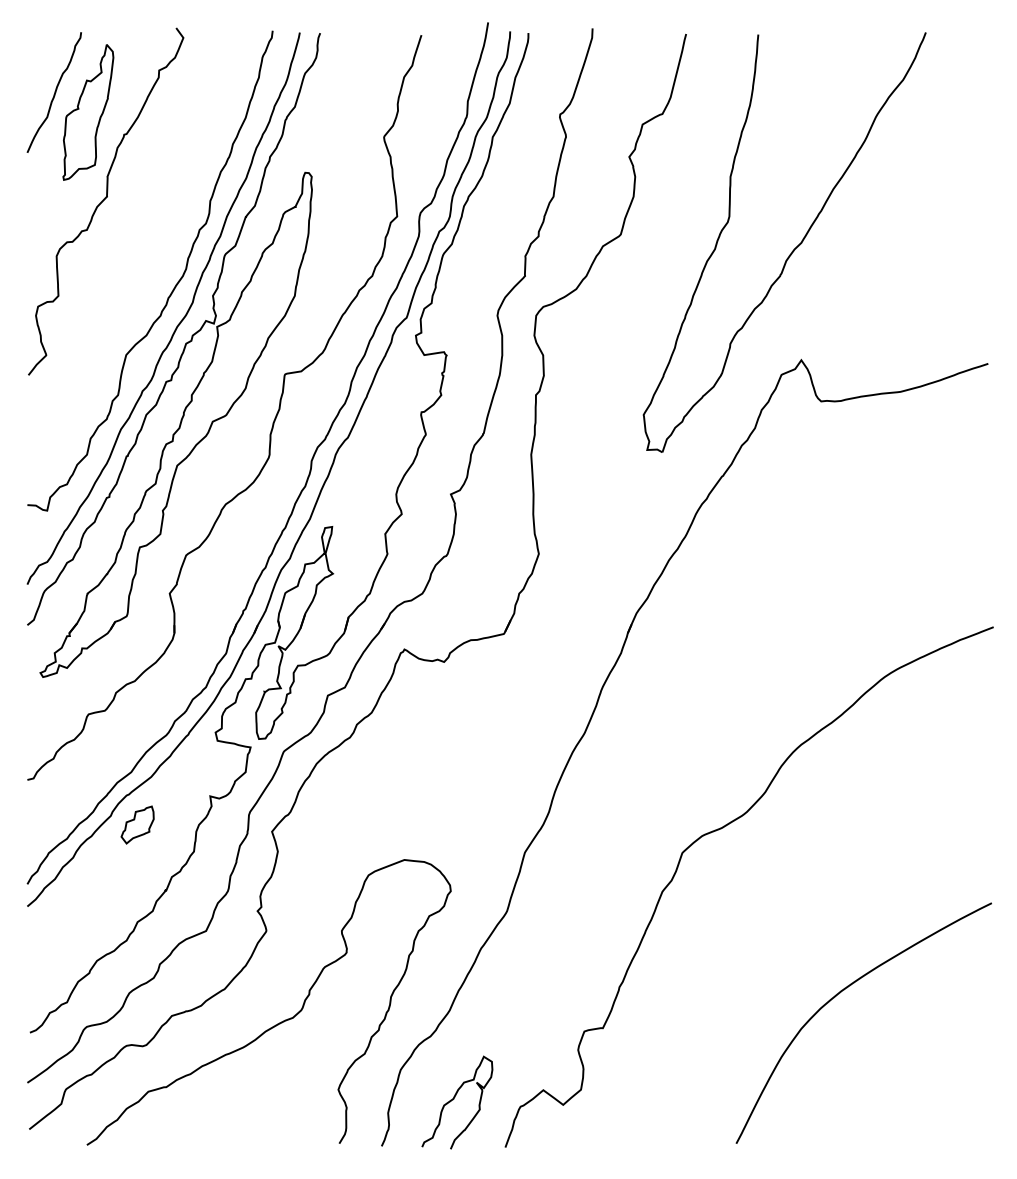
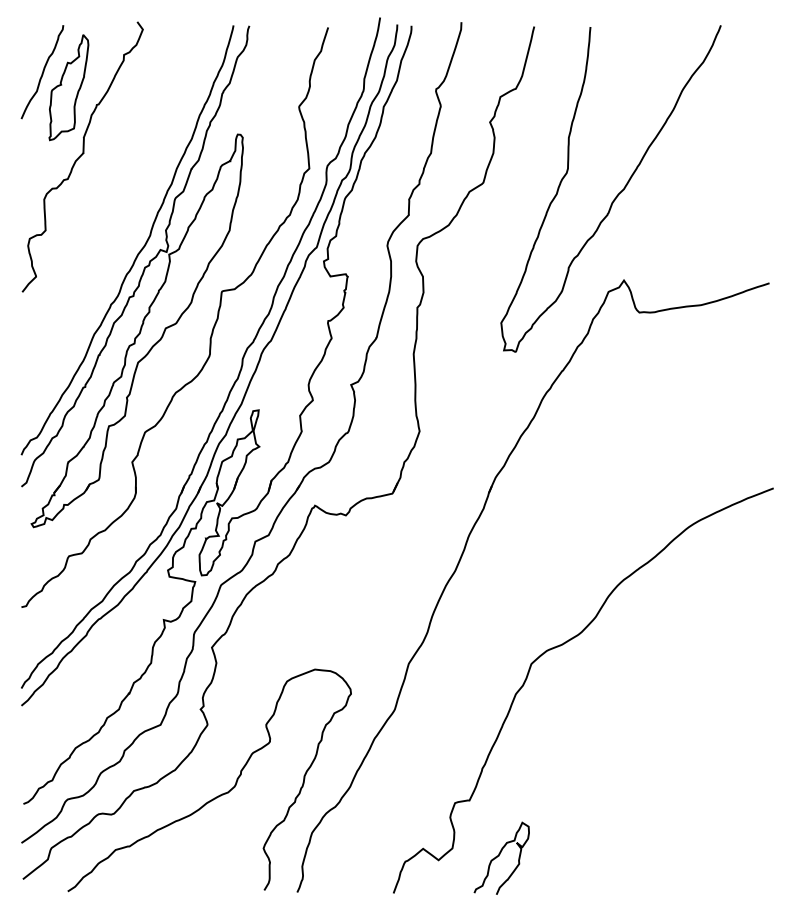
curve: (175, 284) -> (136, 221), removed
part: (137, 824) -> (107, 641), removed
curve: (840, 993) -> (654, 773), removed
curve: (454, 1099) -> (499, 856), moved

